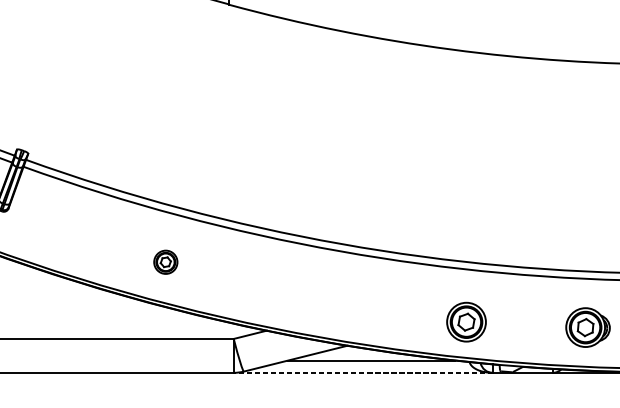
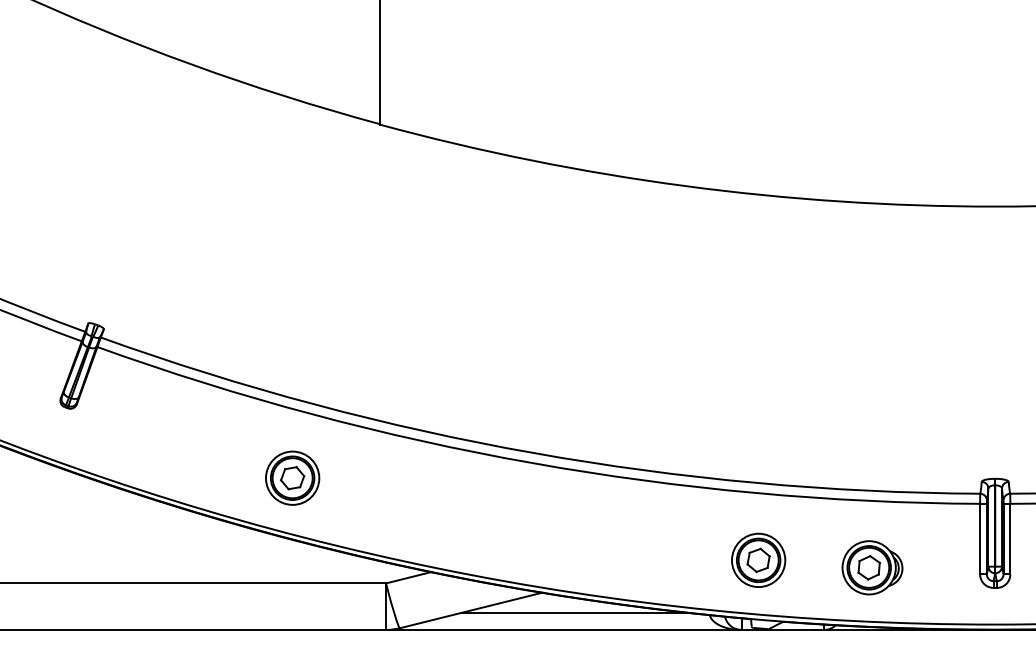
part: (165, 261) -> (292, 477), size x1.67
part: (466, 321) -> (758, 559), moved
line: (363, 372) -> (563, 629), dashed -> solid

